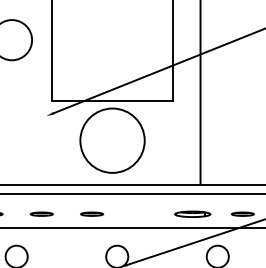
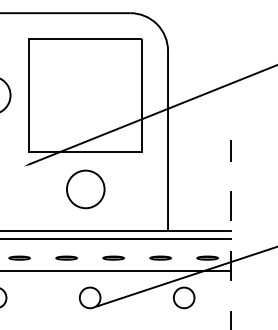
circle: (112, 140) -> (85, 189), size x0.62
part: (142, 213) -> (113, 257), added
part: (192, 213) -> (160, 257), size x0.62

